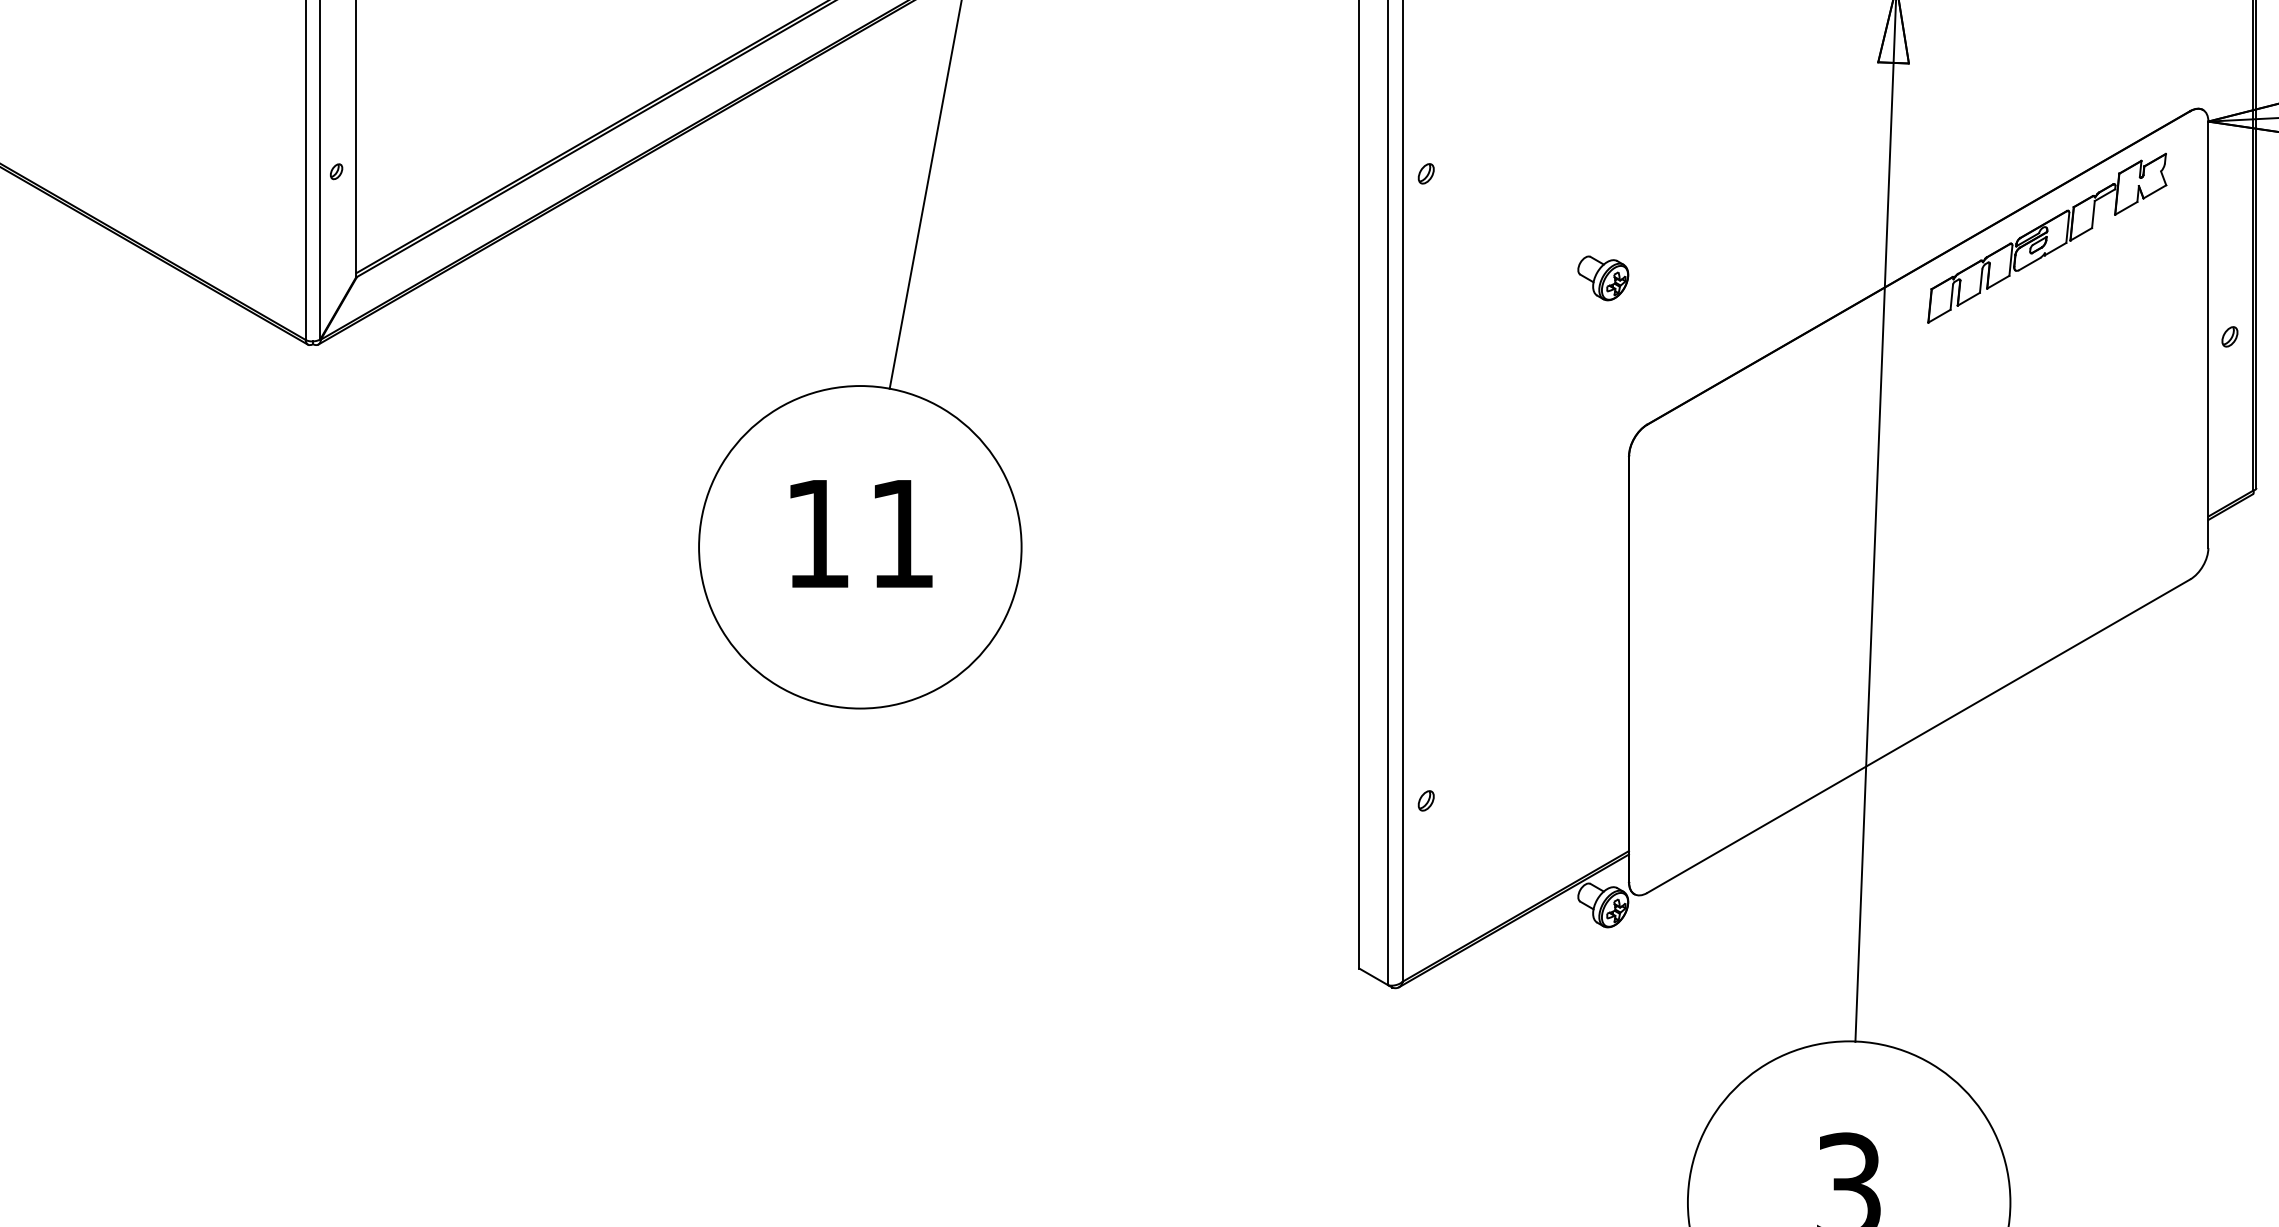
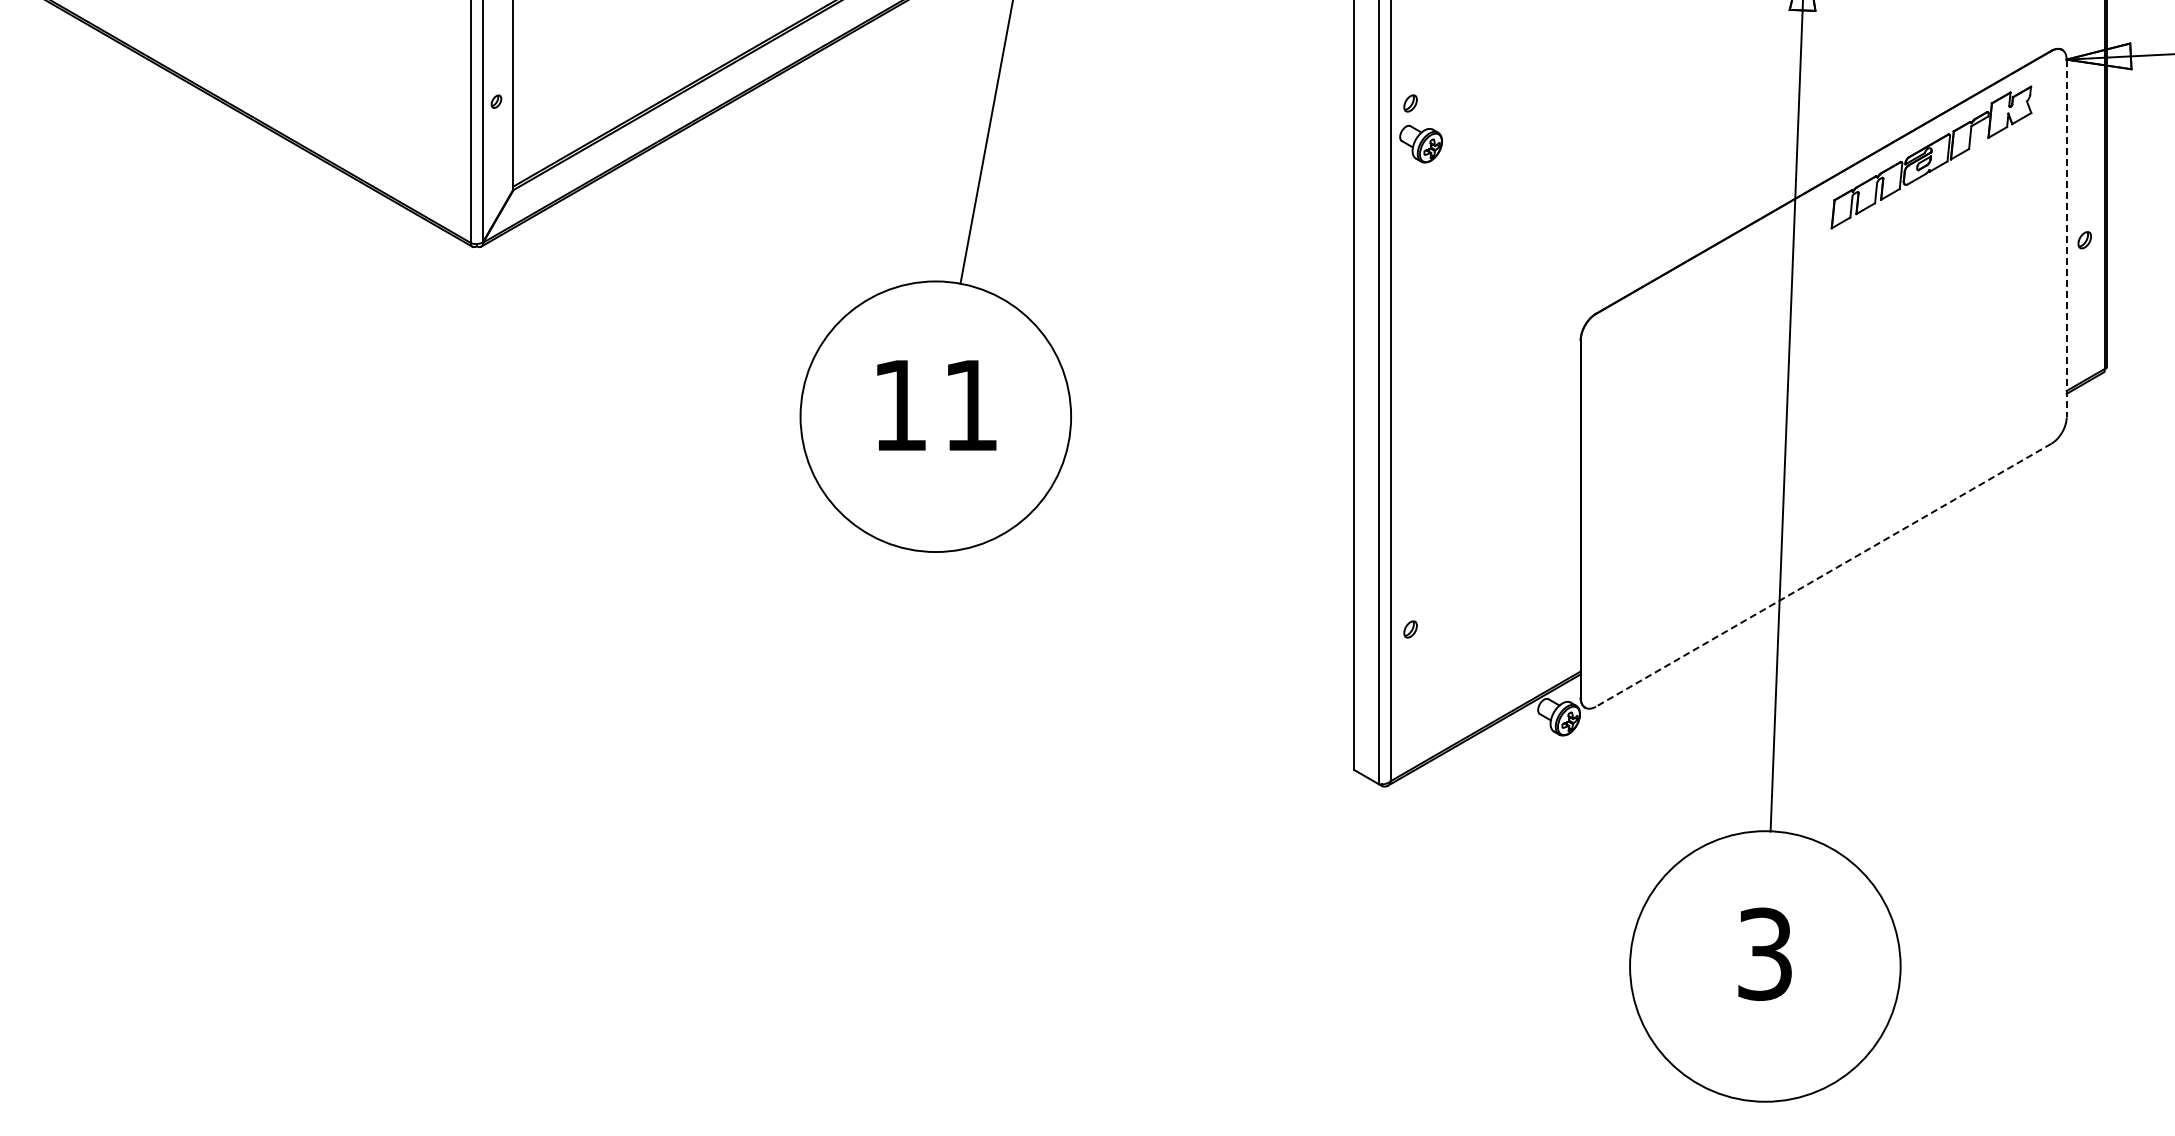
part: (1602, 277) -> (1420, 143), moved
line: (2208, 334) -> (2066, 238), solid -> dashed
line: (1918, 736) -> (1823, 575), solid -> dashed

